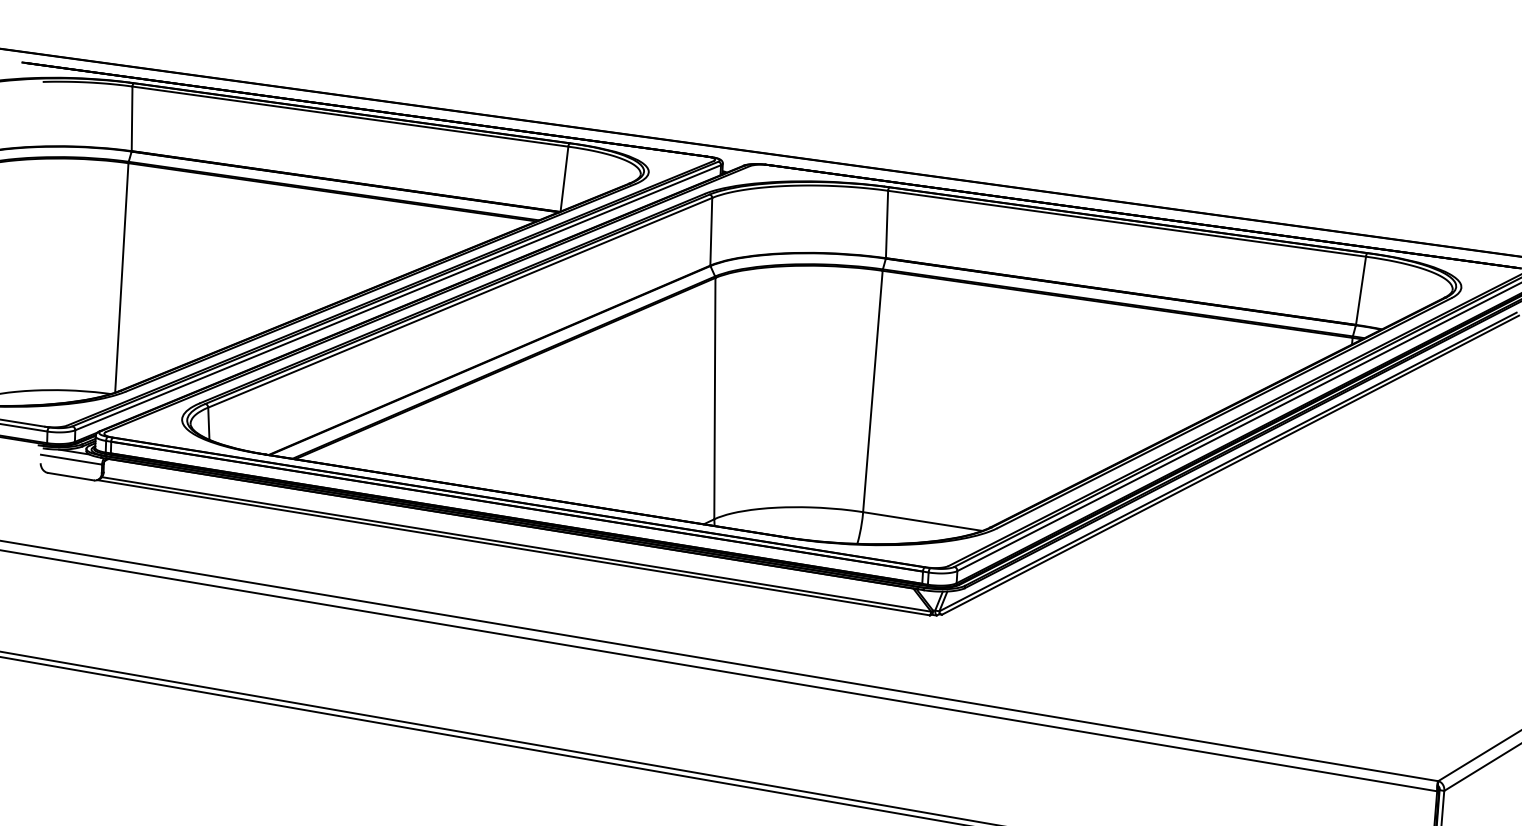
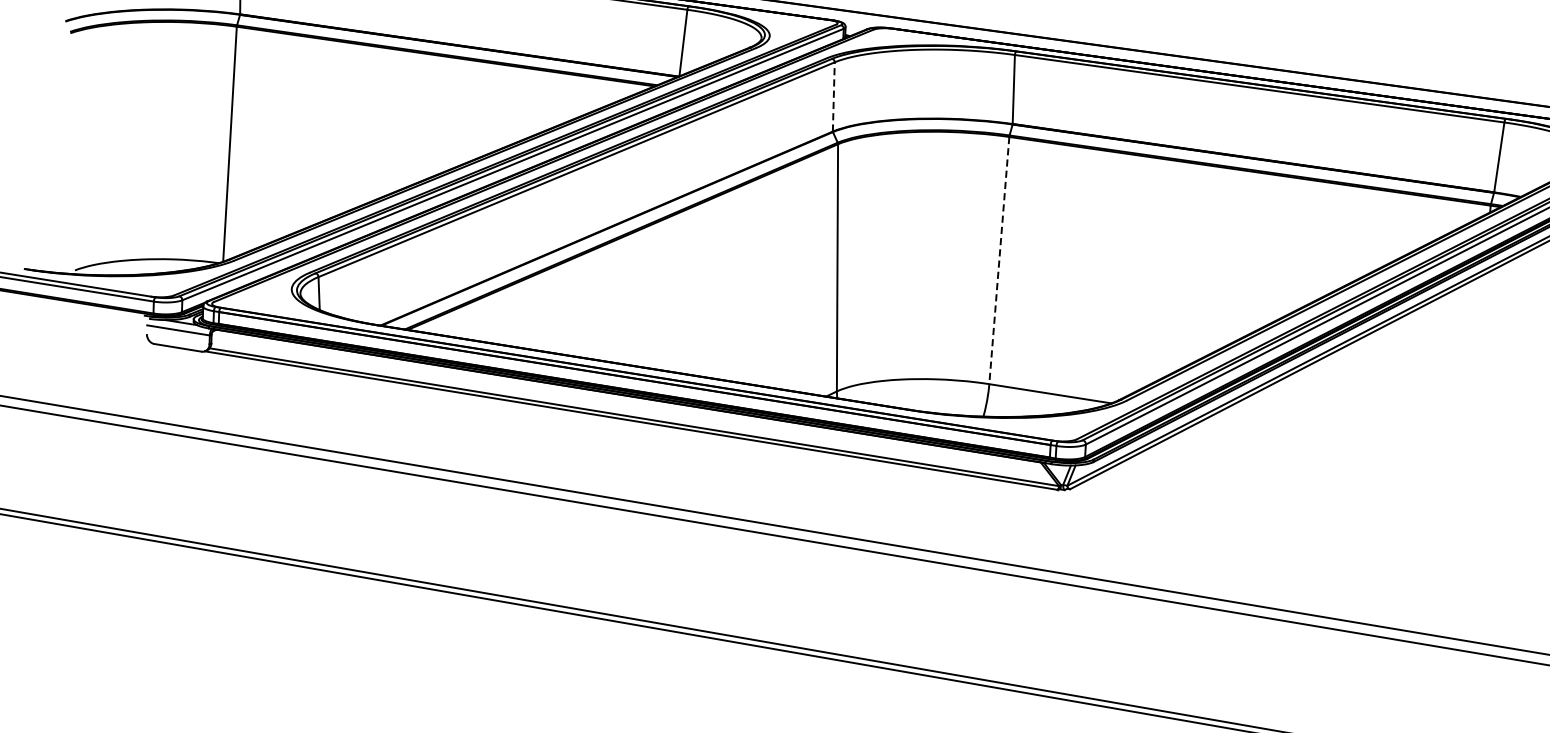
line: (711, 231) -> (834, 96), solid -> dashed
line: (872, 392) -> (998, 261), solid -> dashed

